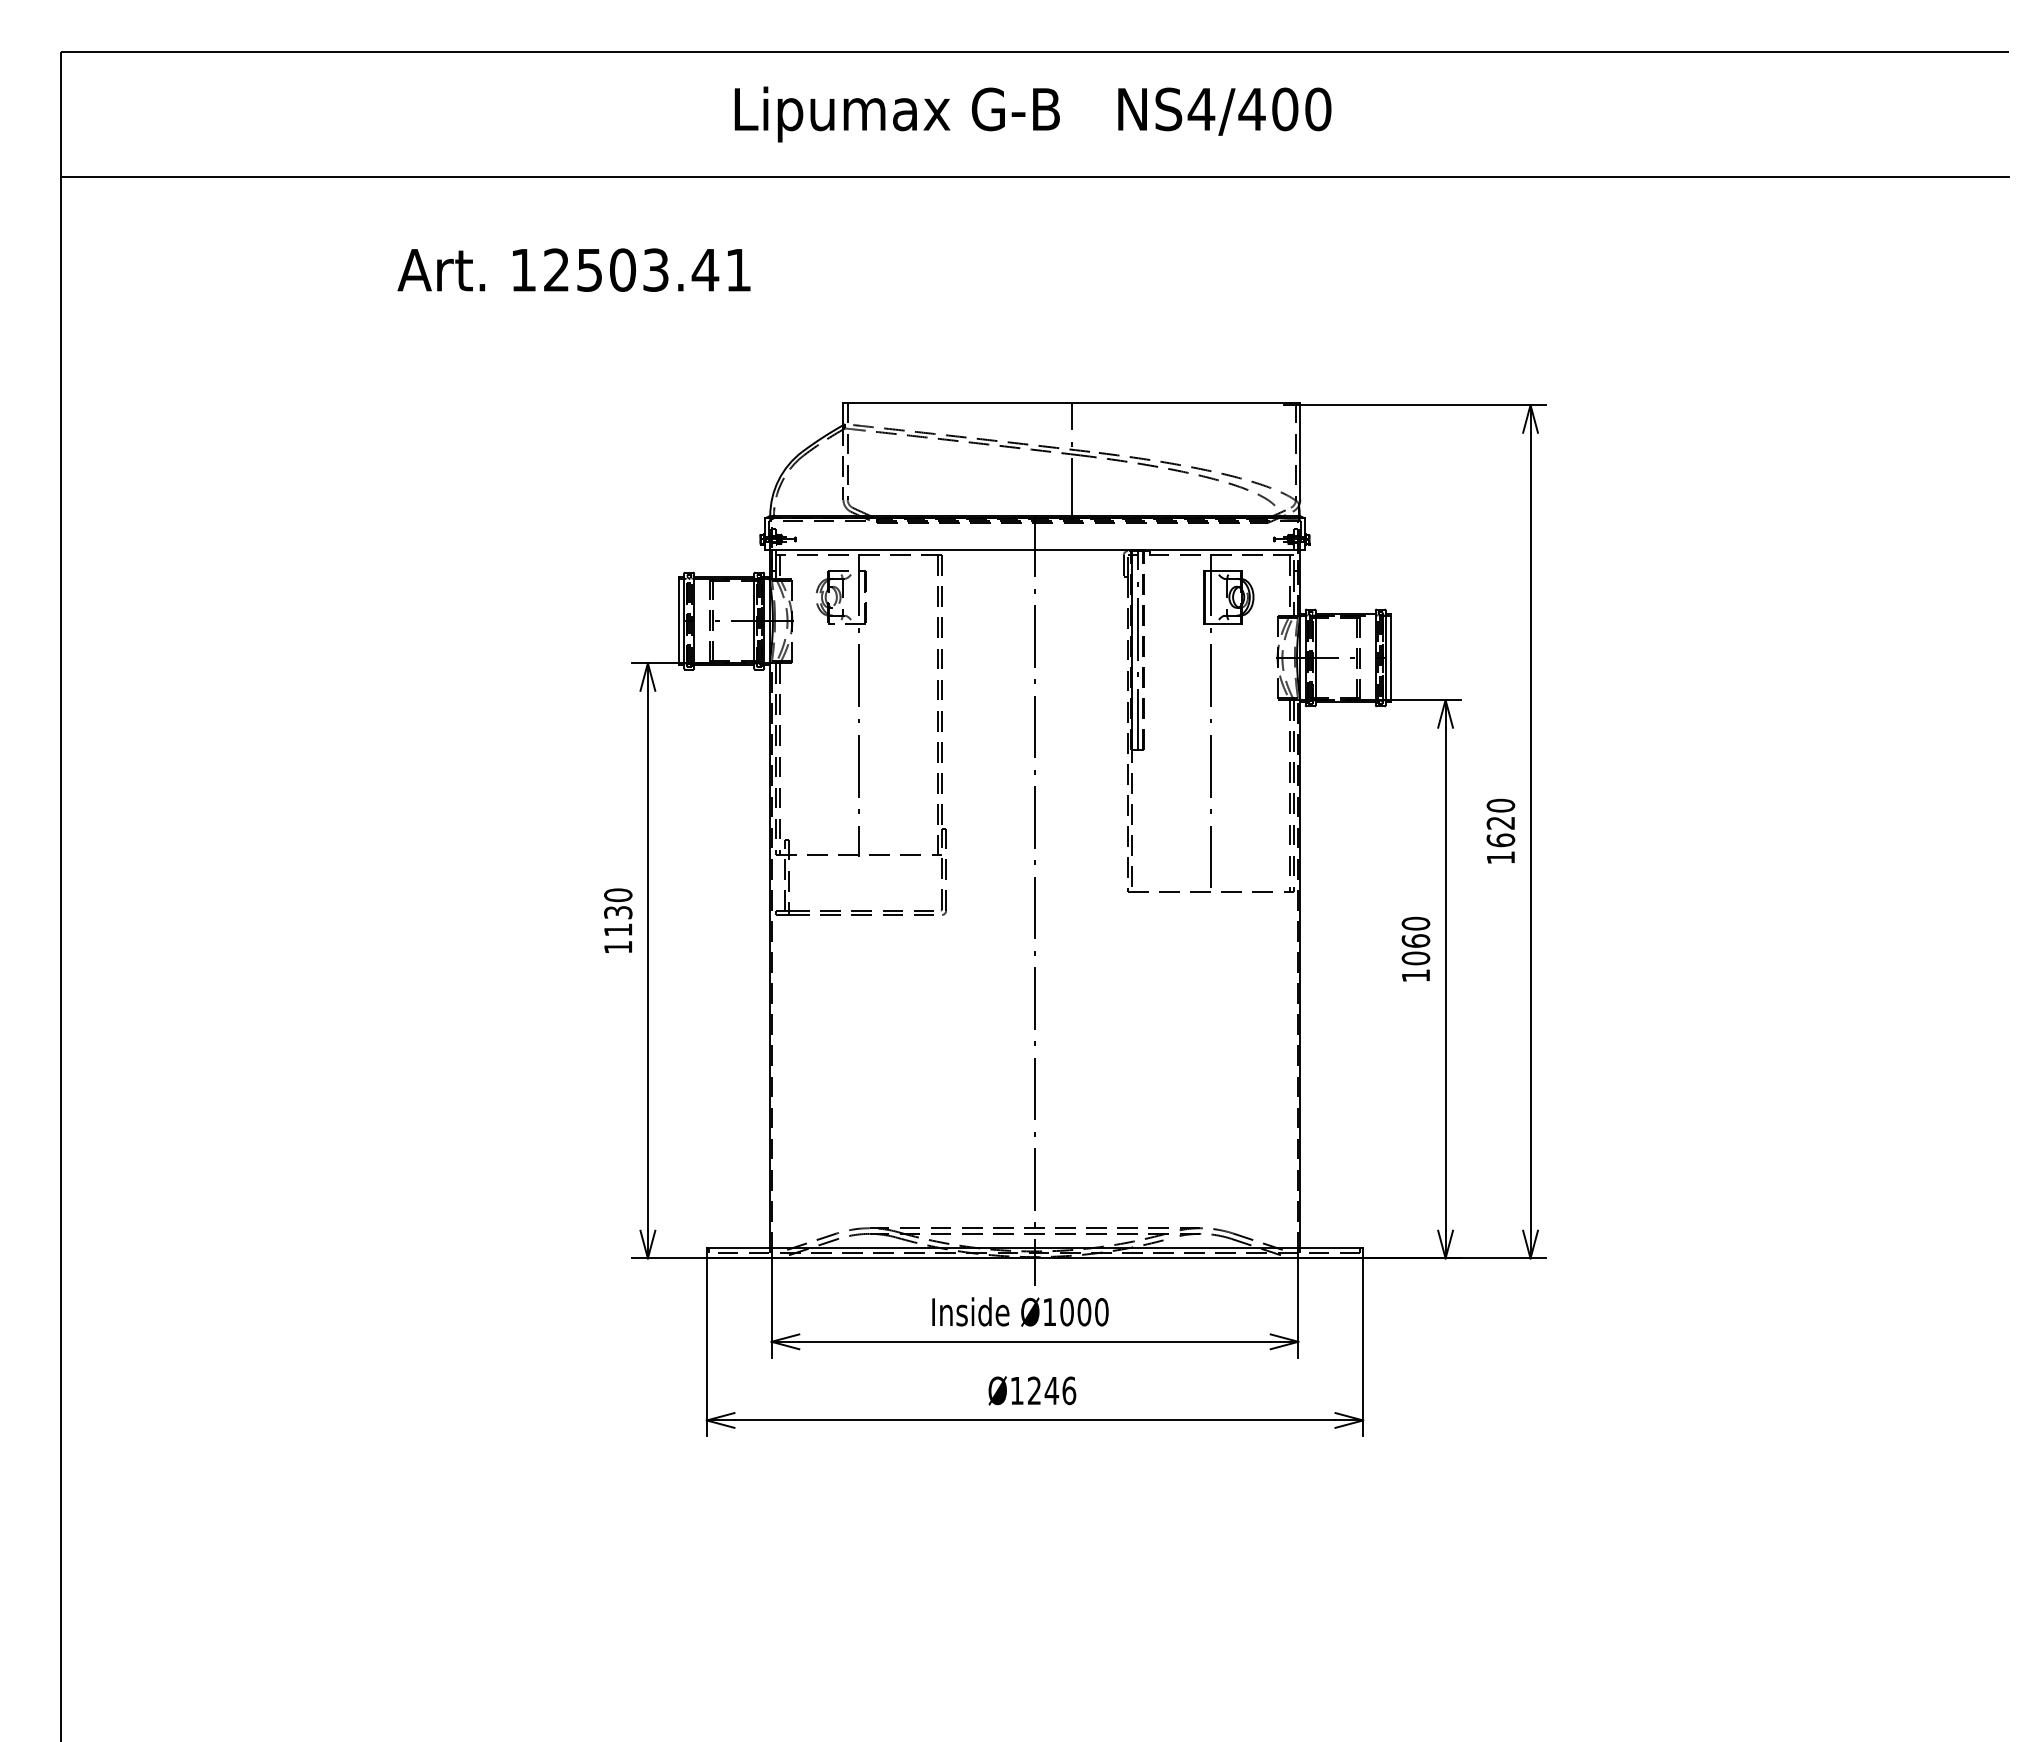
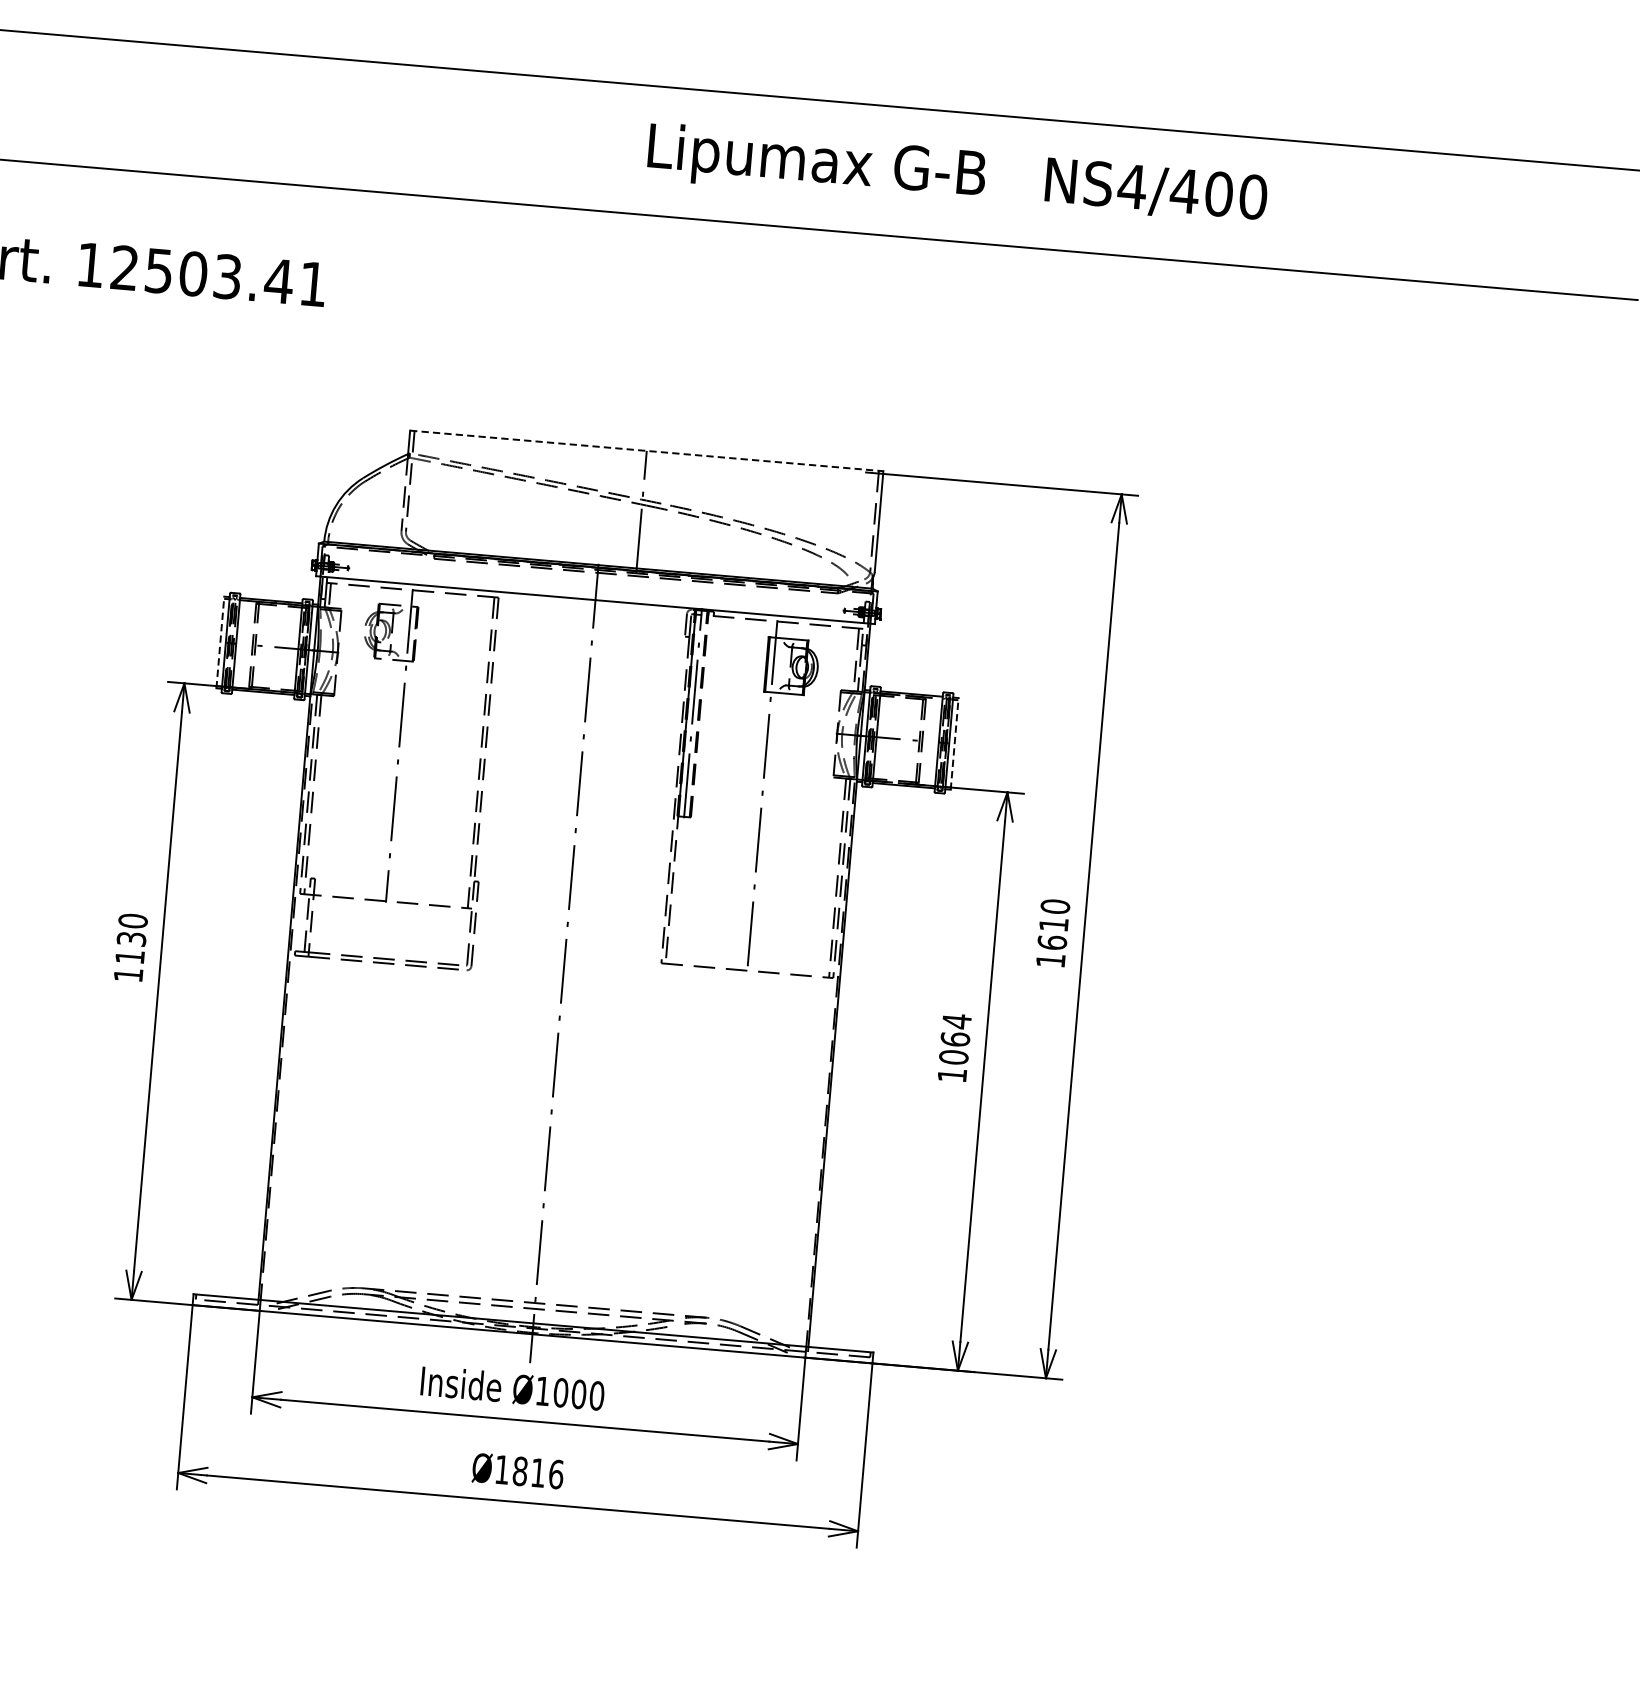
text: (1032, 114) -> (956, 176), moved
line: (1072, 402) -> (647, 450), solid -> dashed
line: (678, 620) -> (219, 641), solid -> dashed
line: (1390, 657) -> (954, 743), solid -> dashed
text: (1500, 822) -> (1053, 924), 1620 -> 1610
text: (1415, 923) -> (956, 1021), 1060 -> 1064
text: (1043, 1390) -> (529, 1471), Ø1246 -> Ø1816

